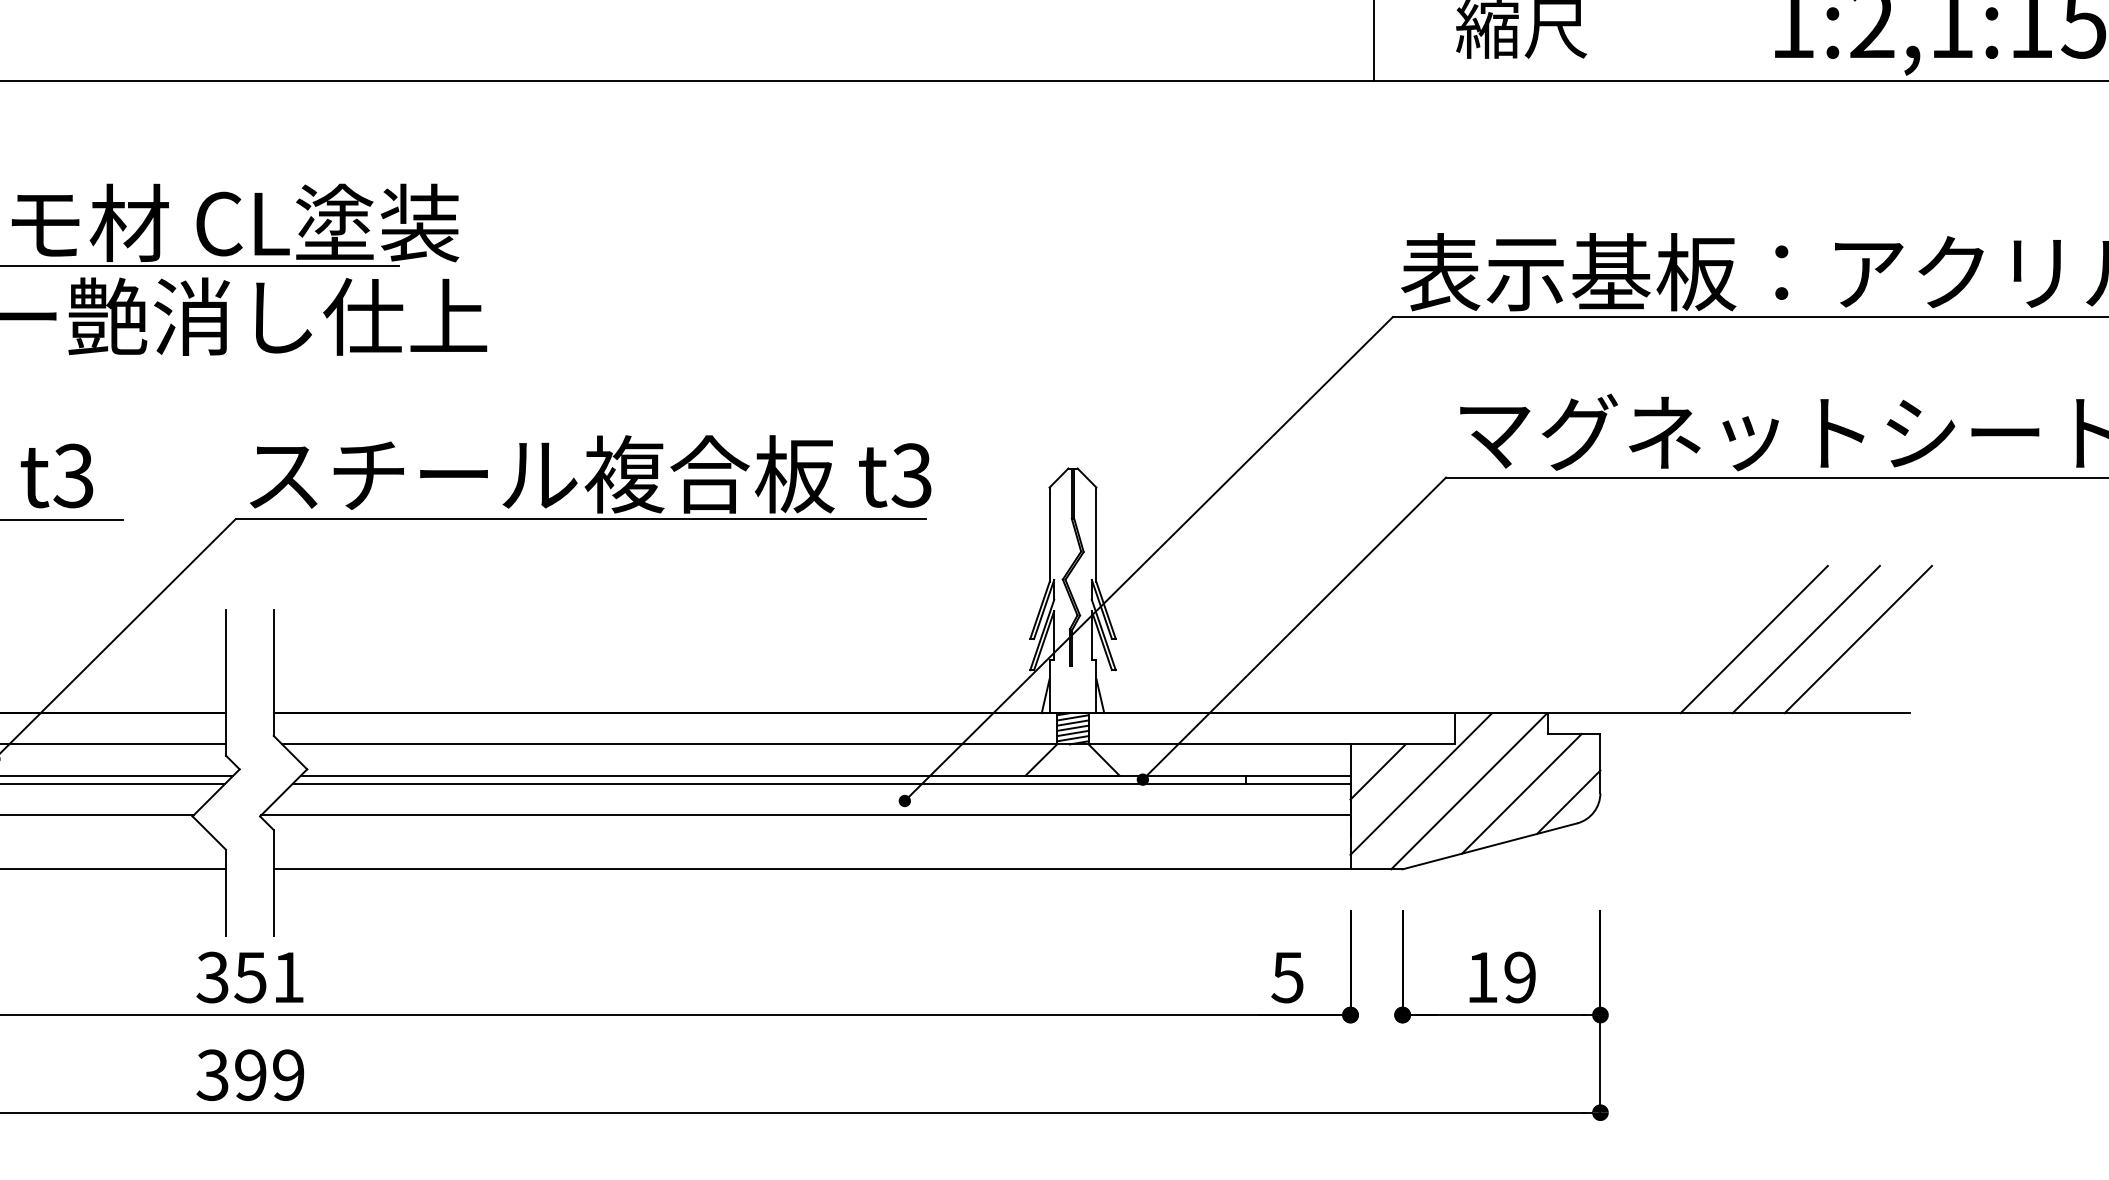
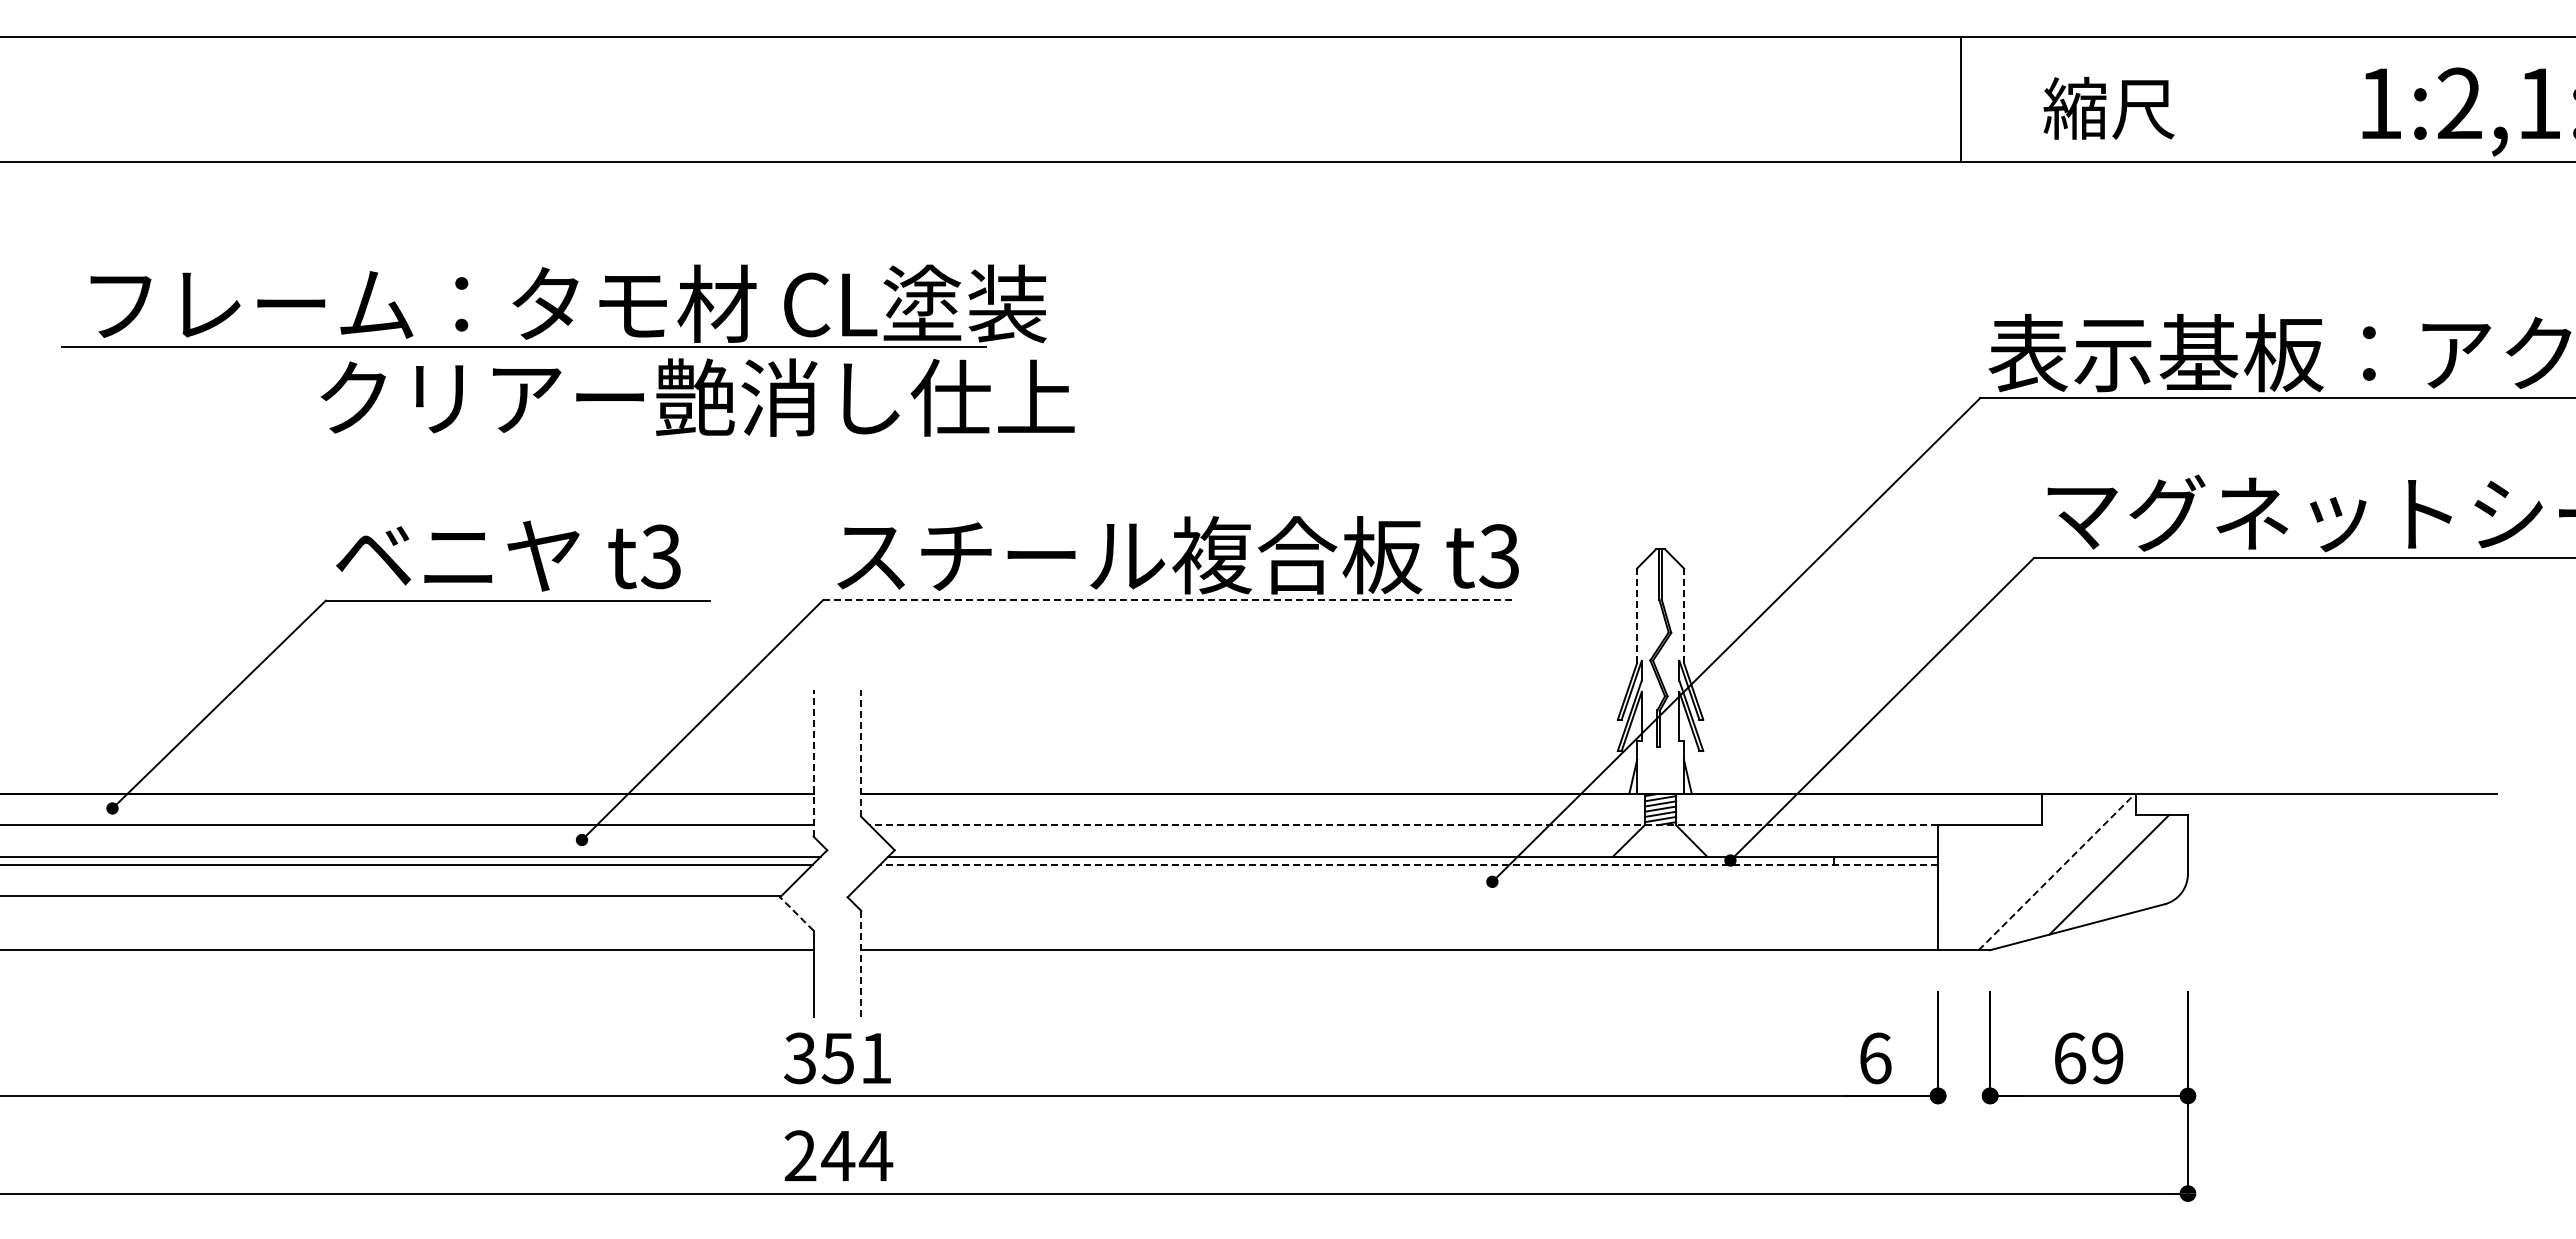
line: (580, 519) -> (1168, 600), solid -> dashed
line: (1049, 534) -> (1637, 615), solid -> dashed
line: (1095, 534) -> (1683, 615), solid -> dashed
line: (1753, 639) -> (2341, 720), removed
line: (1805, 639) -> (2393, 720), removed
line: (1857, 639) -> (2445, 720), removed
line: (273, 672) -> (861, 753), solid -> dashed
line: (225, 682) -> (813, 763), solid -> dashed
line: (815, 744) -> (1403, 825), solid -> dashed
line: (1377, 771) -> (1965, 852), removed
line: (821, 783) -> (1409, 864), solid -> dashed
line: (1420, 783) -> (2008, 864), removed
line: (1469, 790) -> (2057, 871), solid -> dashed
line: (1567, 801) -> (2155, 882), removed
line: (805, 815) -> (1393, 896), removed
line: (208, 833) -> (796, 914), solid -> dashed
line: (273, 882) -> (861, 963), solid -> dashed
text: (1286, 977) -> (1874, 1058), 5 -> 6
text: (1482, 977) -> (2070, 1058), 19 -> 69
text: (250, 1074) -> (838, 1155), 399 -> 244

